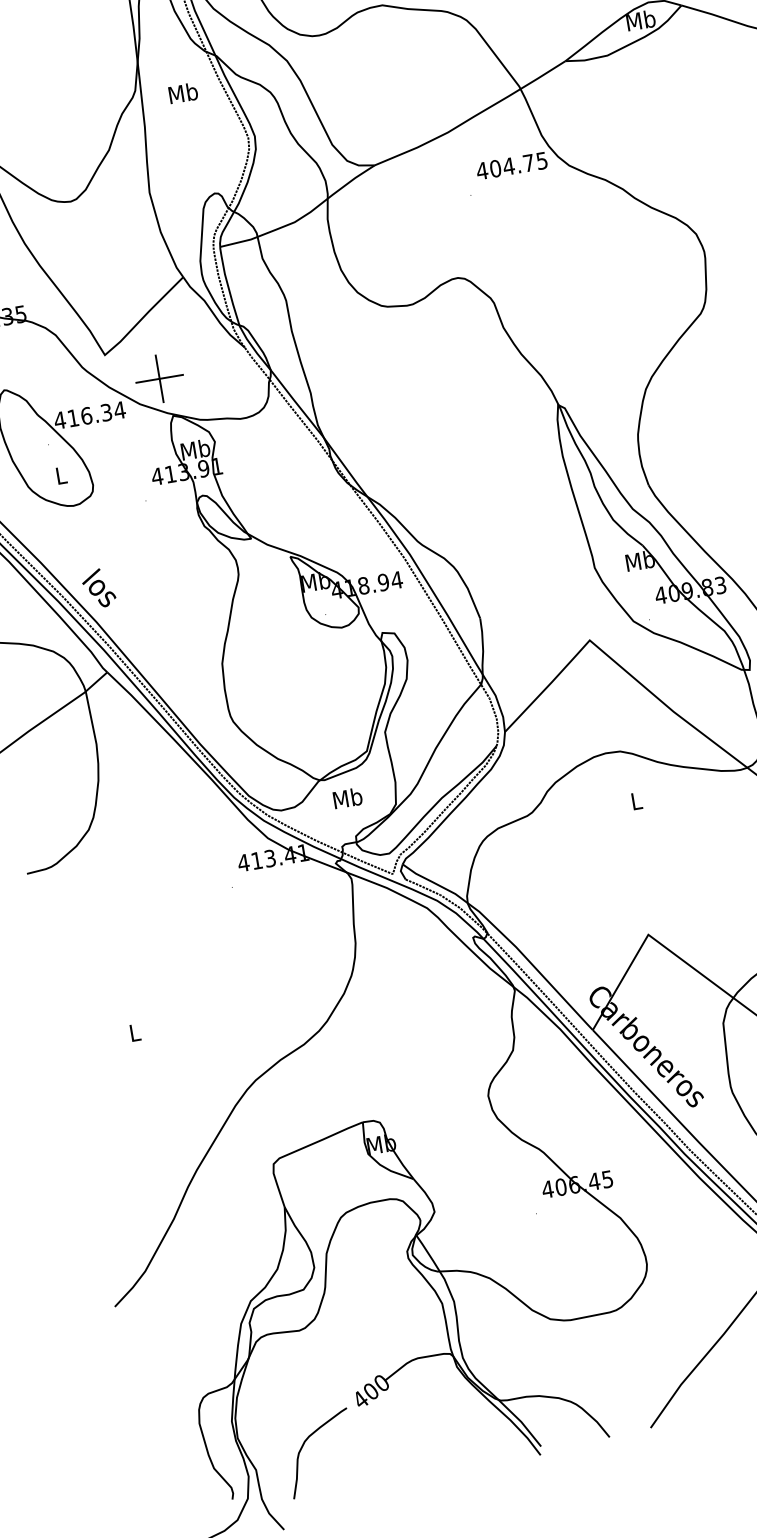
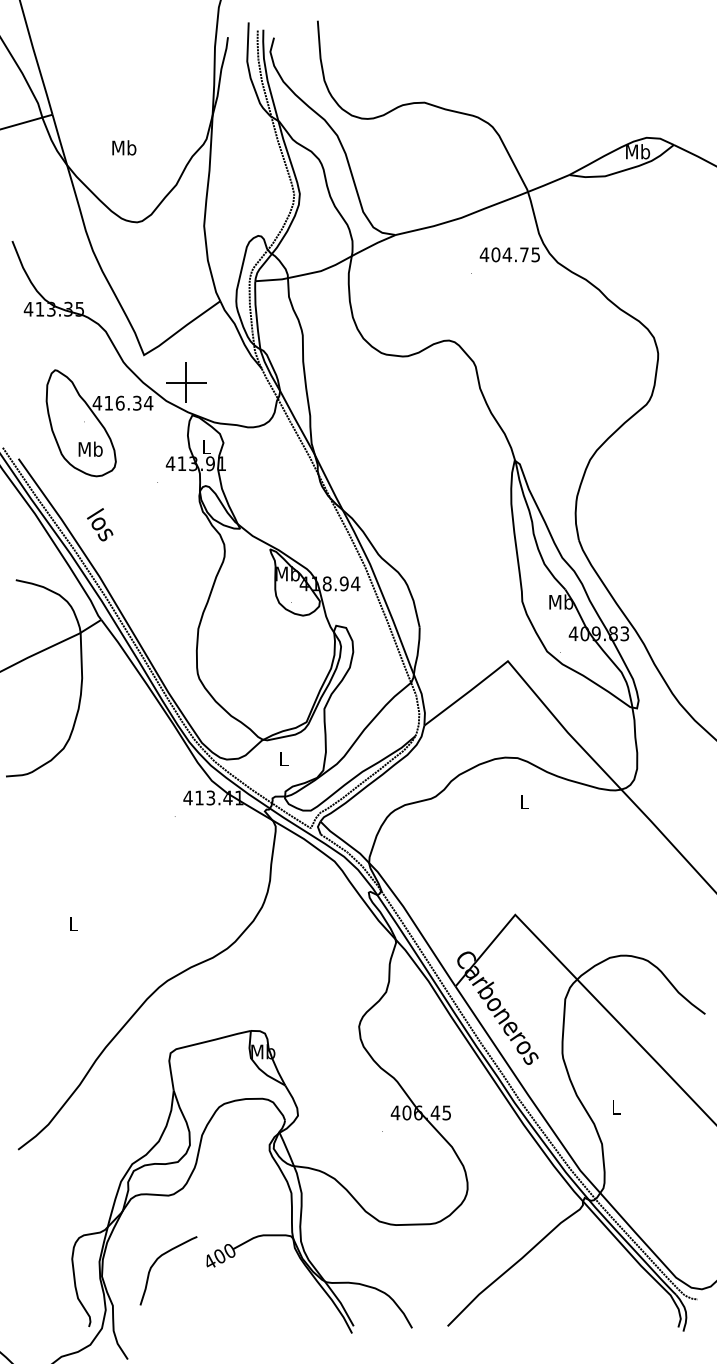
text: (183, 92) -> (124, 147), moved
text: (195, 449) -> (206, 446), Mb -> L
text: (60, 474) -> (90, 448), L -> Mb
text: (99, 588) -> (100, 524), moved
text: (348, 797) -> (284, 758), Mb -> L
curve: (303, 1447) -> (155, 1263), moved

